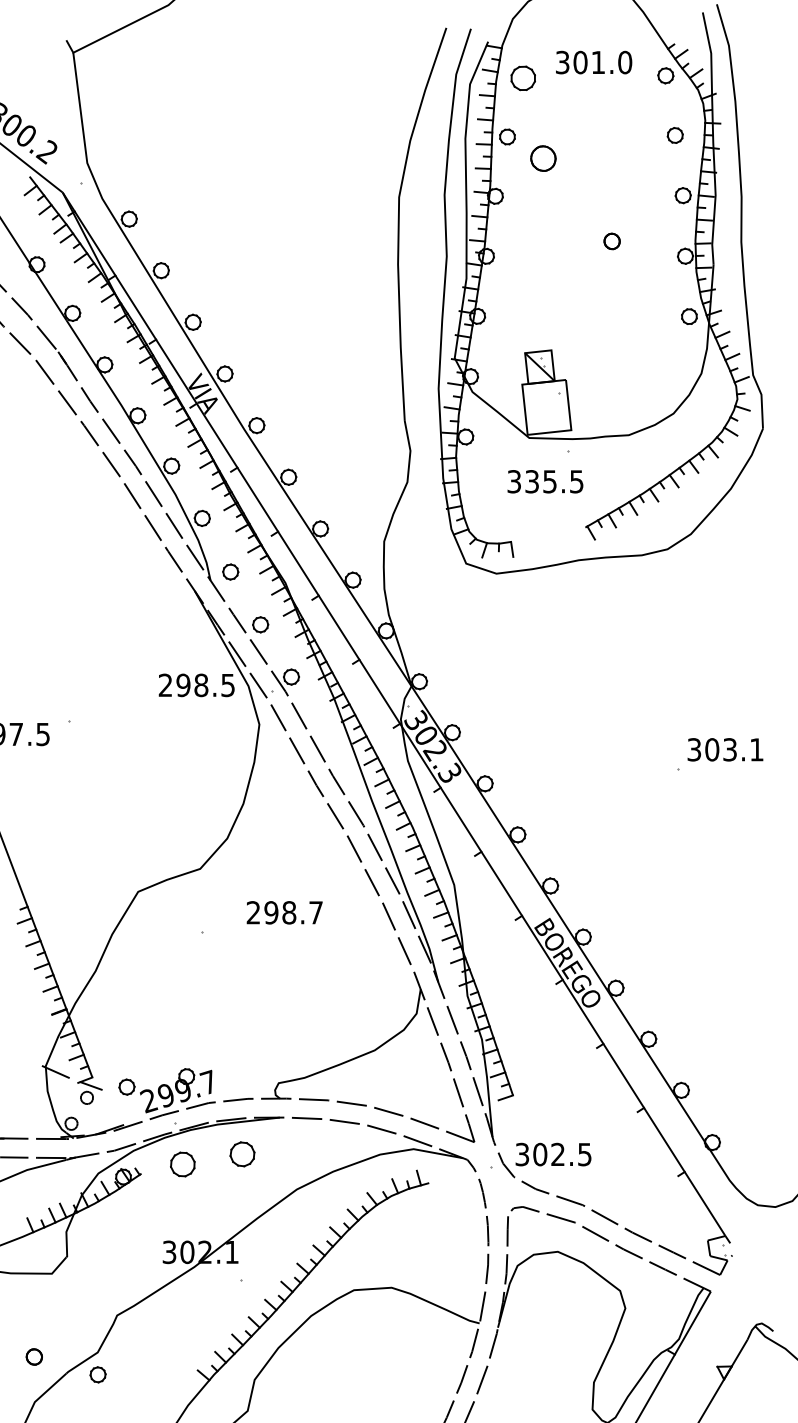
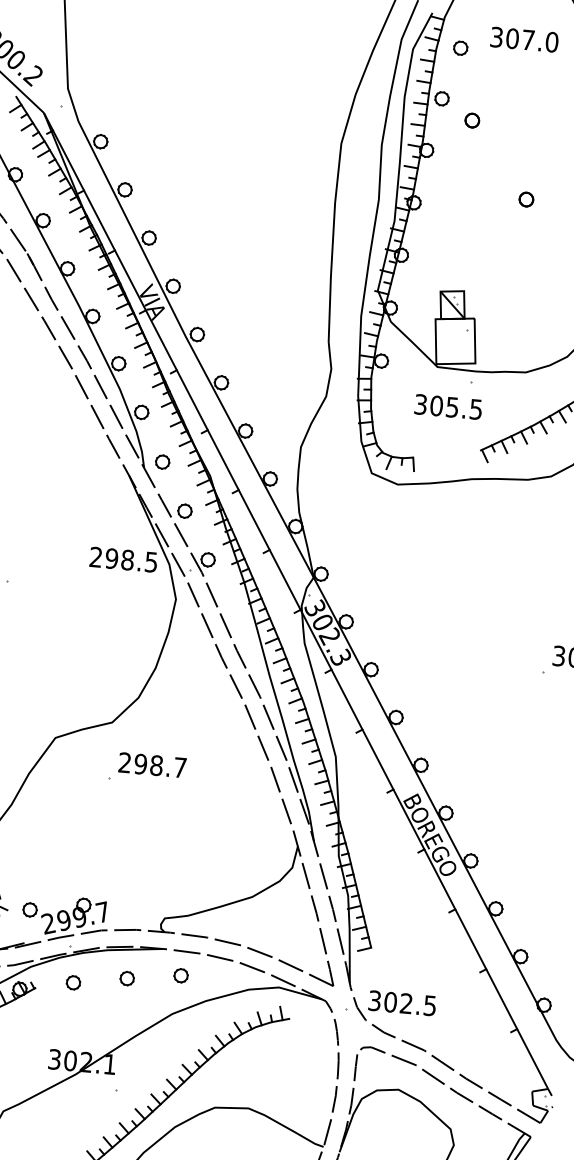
text: (597, 62) -> (527, 40), 301.0 -> 307.0
part: (523, 78) -> (460, 48), size x0.62
part: (543, 157) -> (472, 119), size x0.62
text: (532, 481) -> (436, 405), 335.5 -> 305.5
text: (284, 912) -> (152, 765), moved
part: (302, 1145) -> (180, 975), added
part: (242, 1154) -> (127, 978), size x0.62
part: (182, 1164) -> (73, 982), size x0.62

